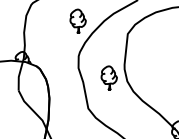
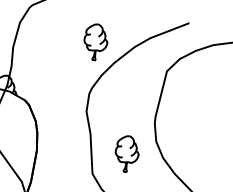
part: (108, 77) -> (126, 152), moved

